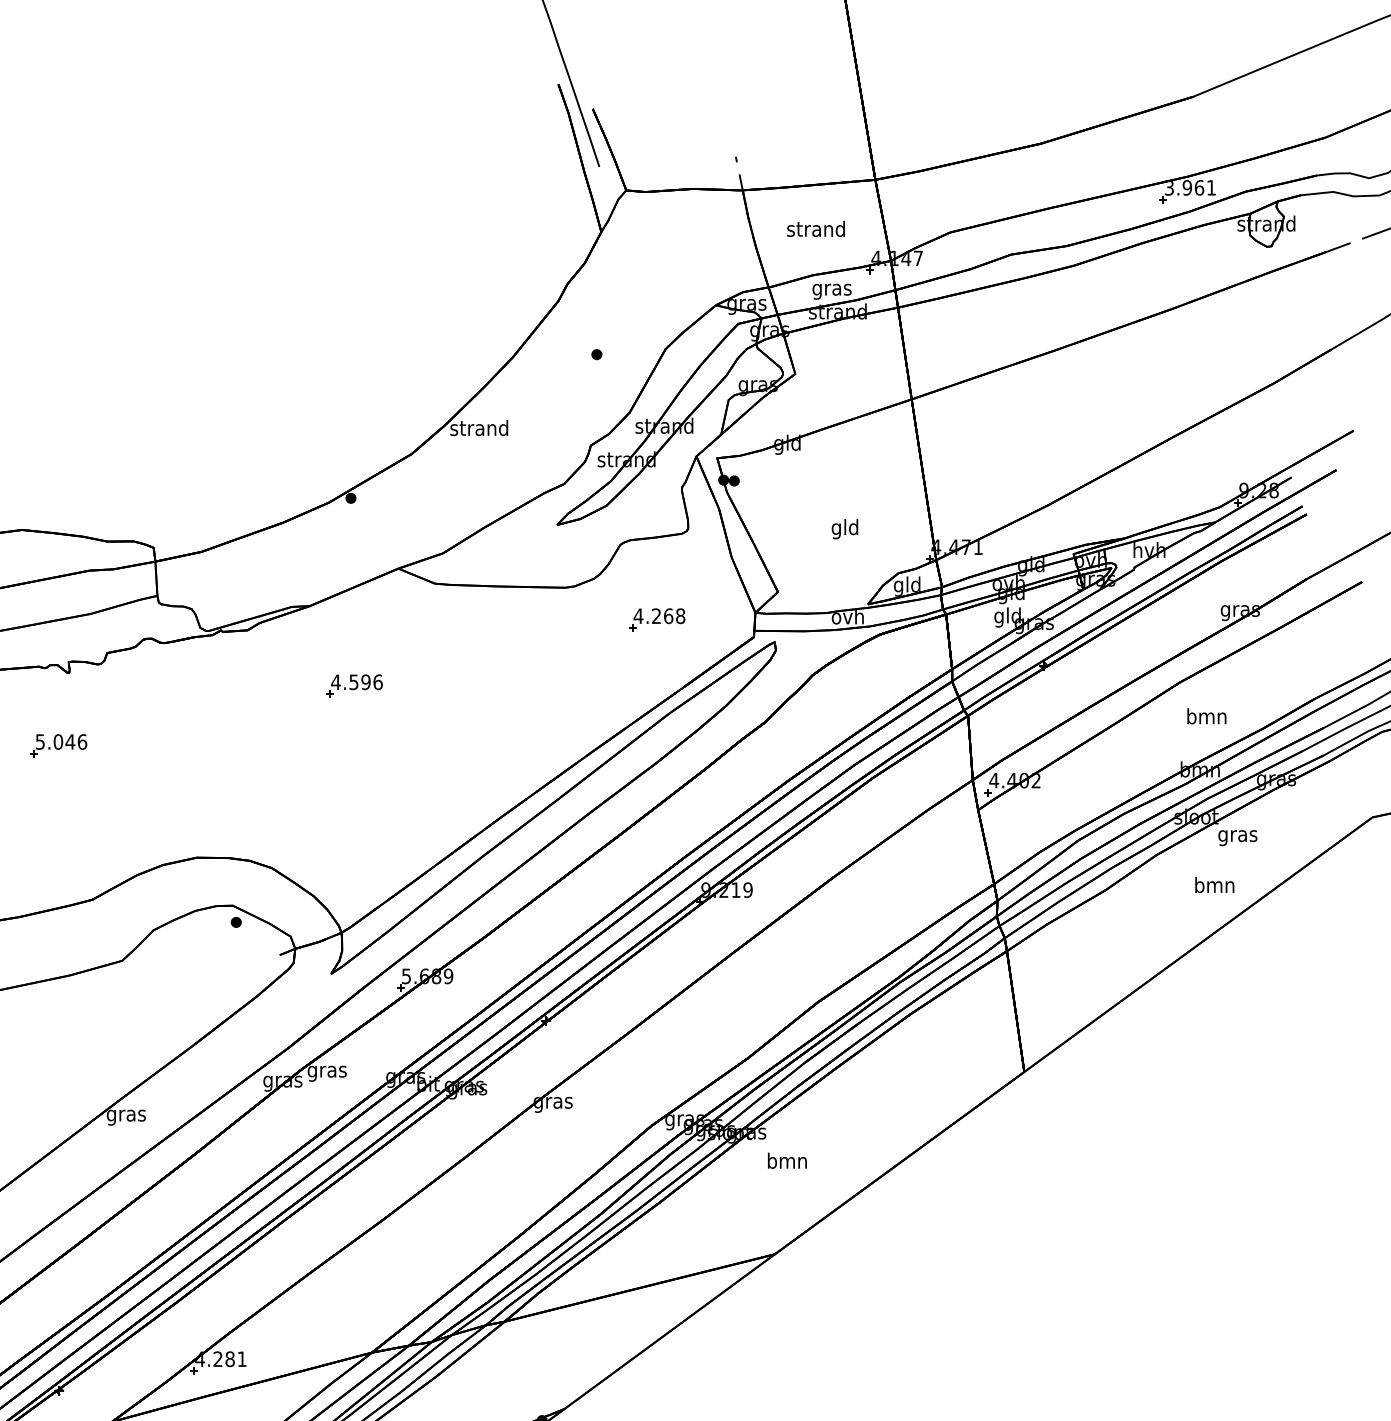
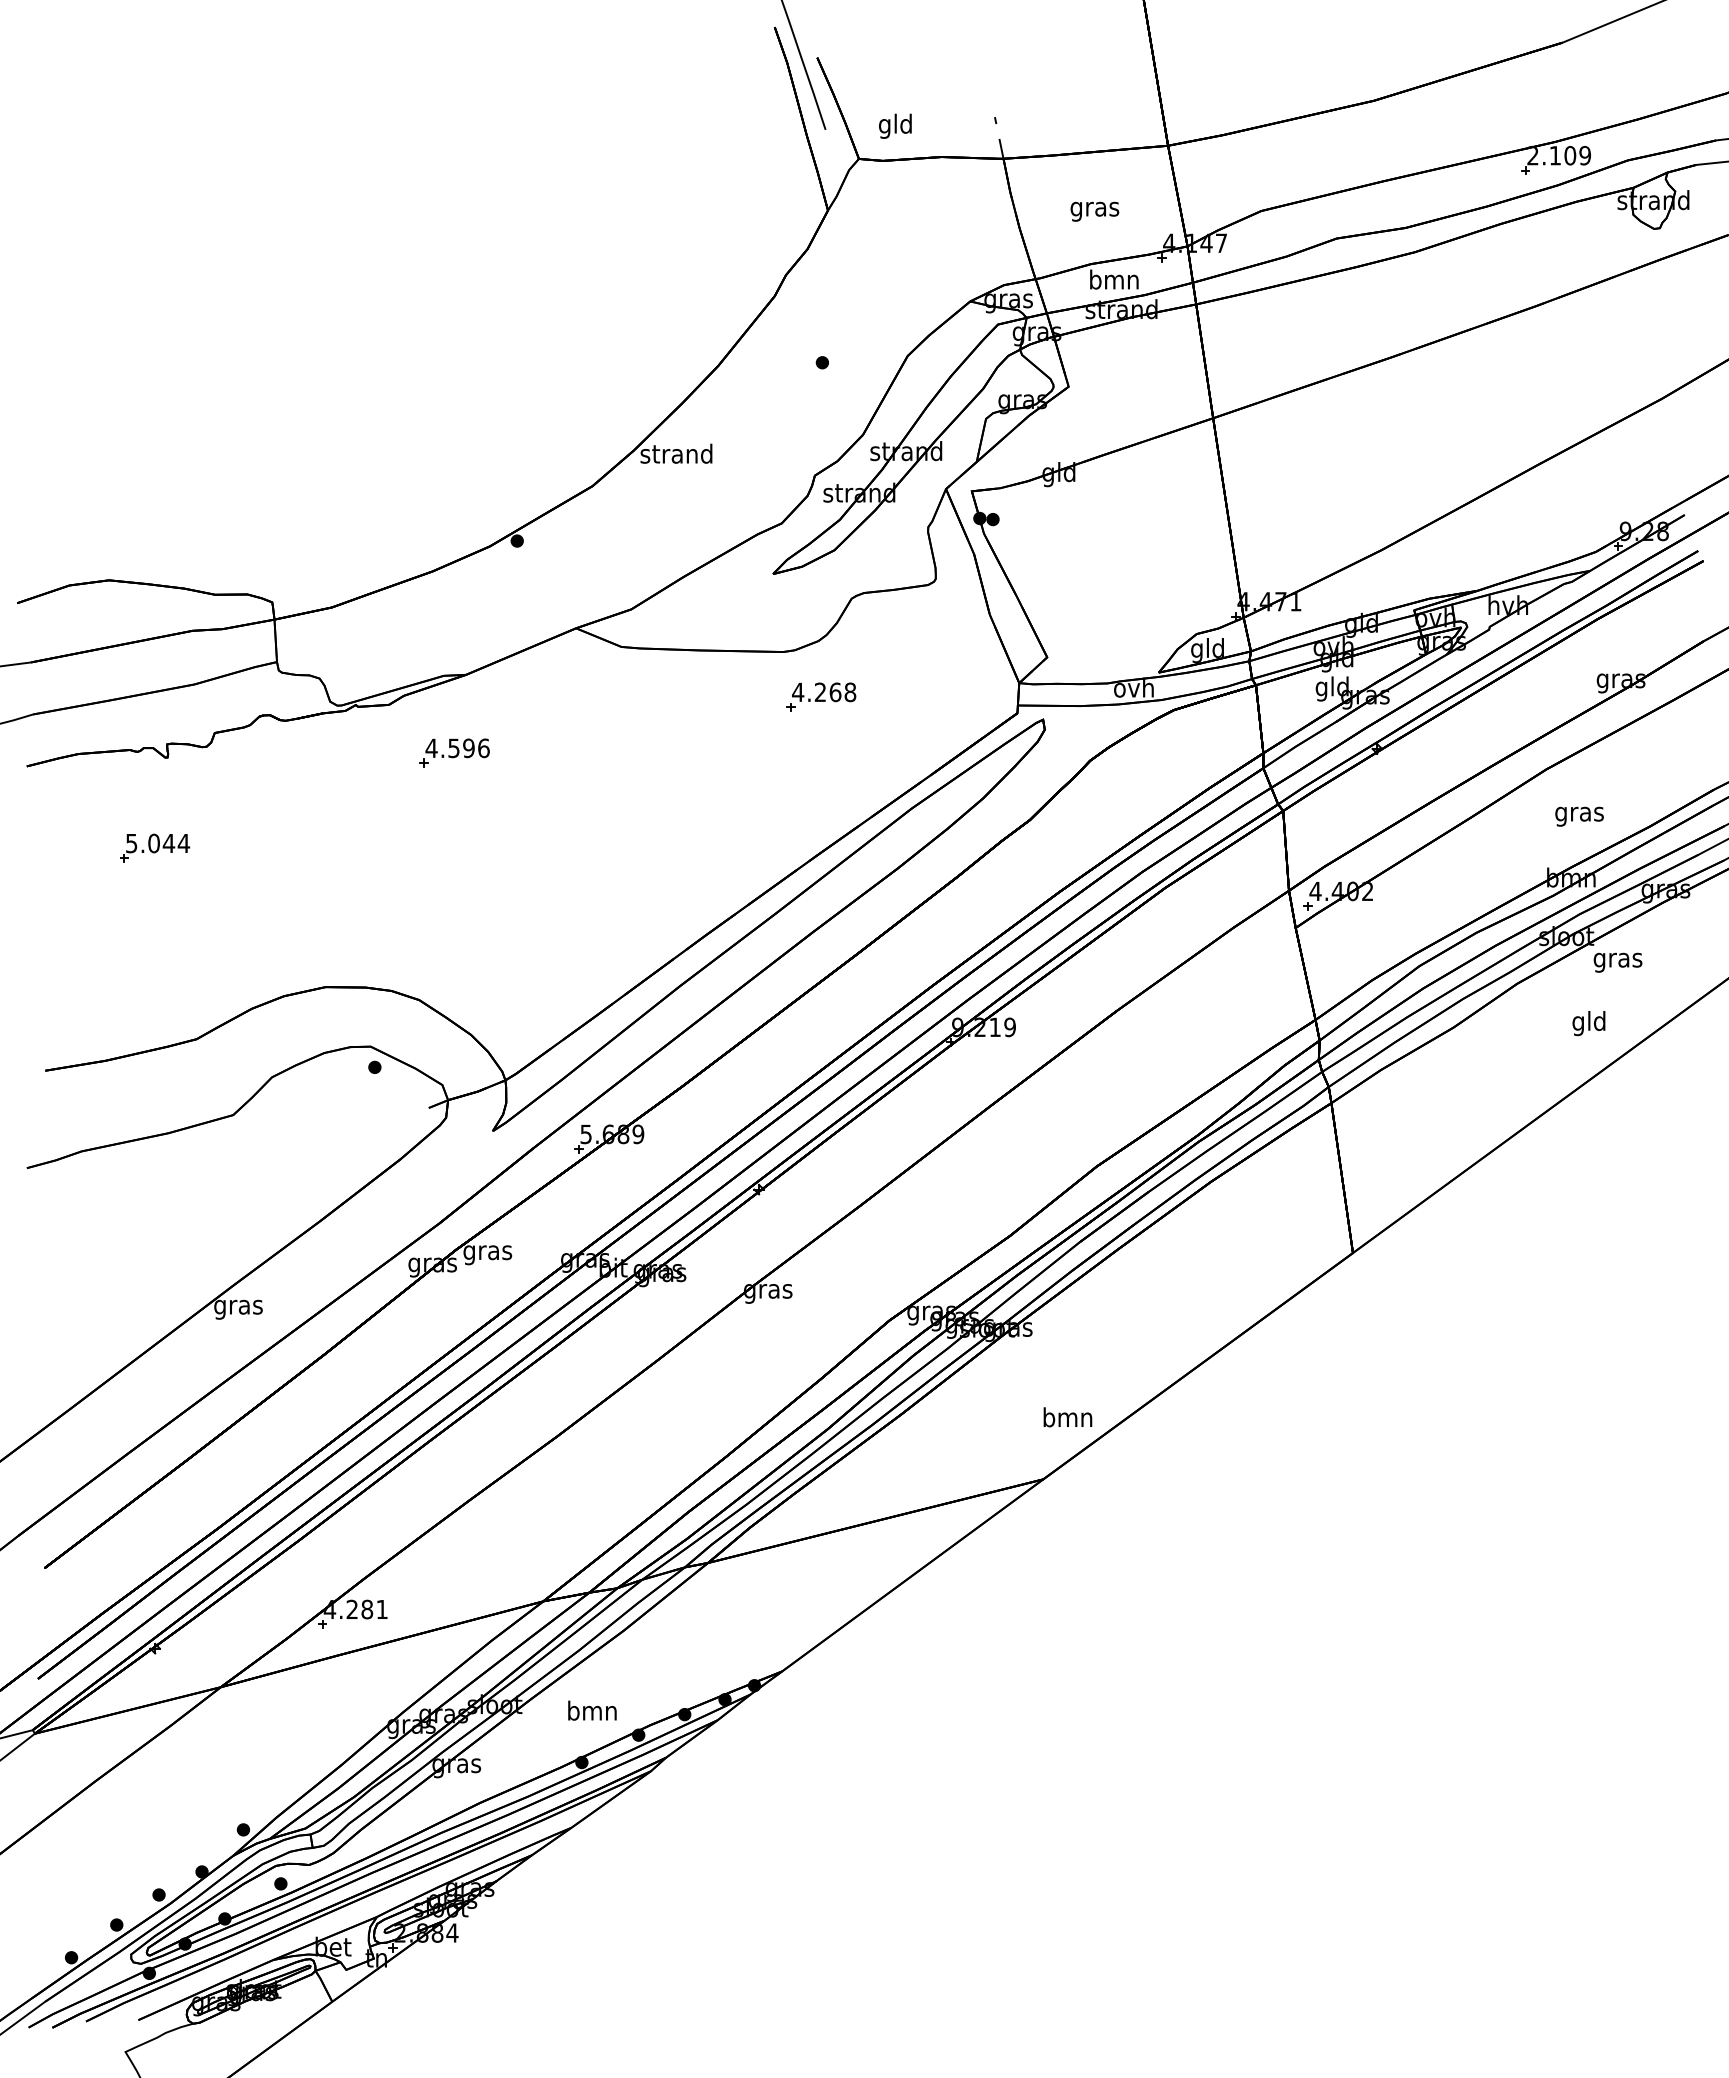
text: (1190, 187) -> (1559, 155), 3.961 -> 2.109
text: (816, 230) -> (1094, 208), strand -> gras
text: (832, 289) -> (1114, 281), gras -> bmn
text: (845, 528) -> (895, 125), moved
part: (657, 619) -> (821, 696), moved
part: (354, 685) -> (454, 752), moved
text: (1206, 717) -> (1579, 813), bmn -> gras
text: (82, 742) -> (183, 843), 5.046 -> 5.044
text: (1214, 887) -> (1589, 1023), bmn -> gld
text: (787, 1160) -> (1067, 1417), moved

